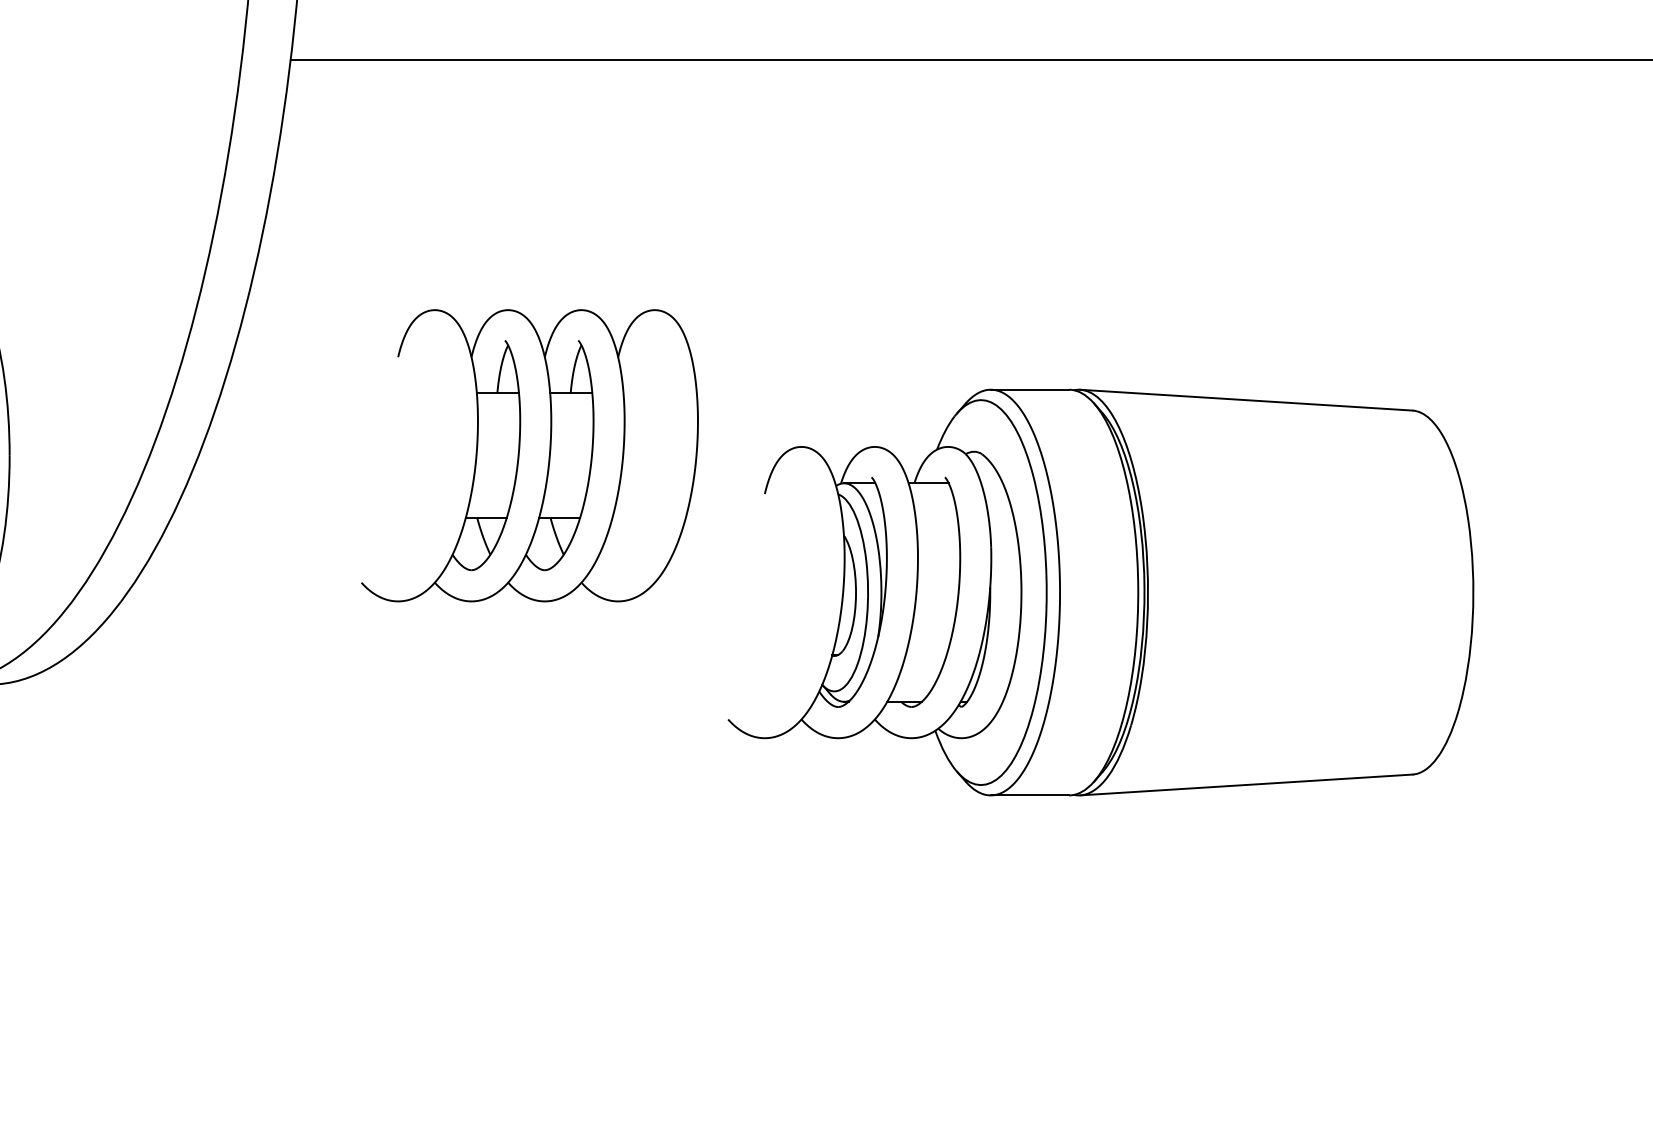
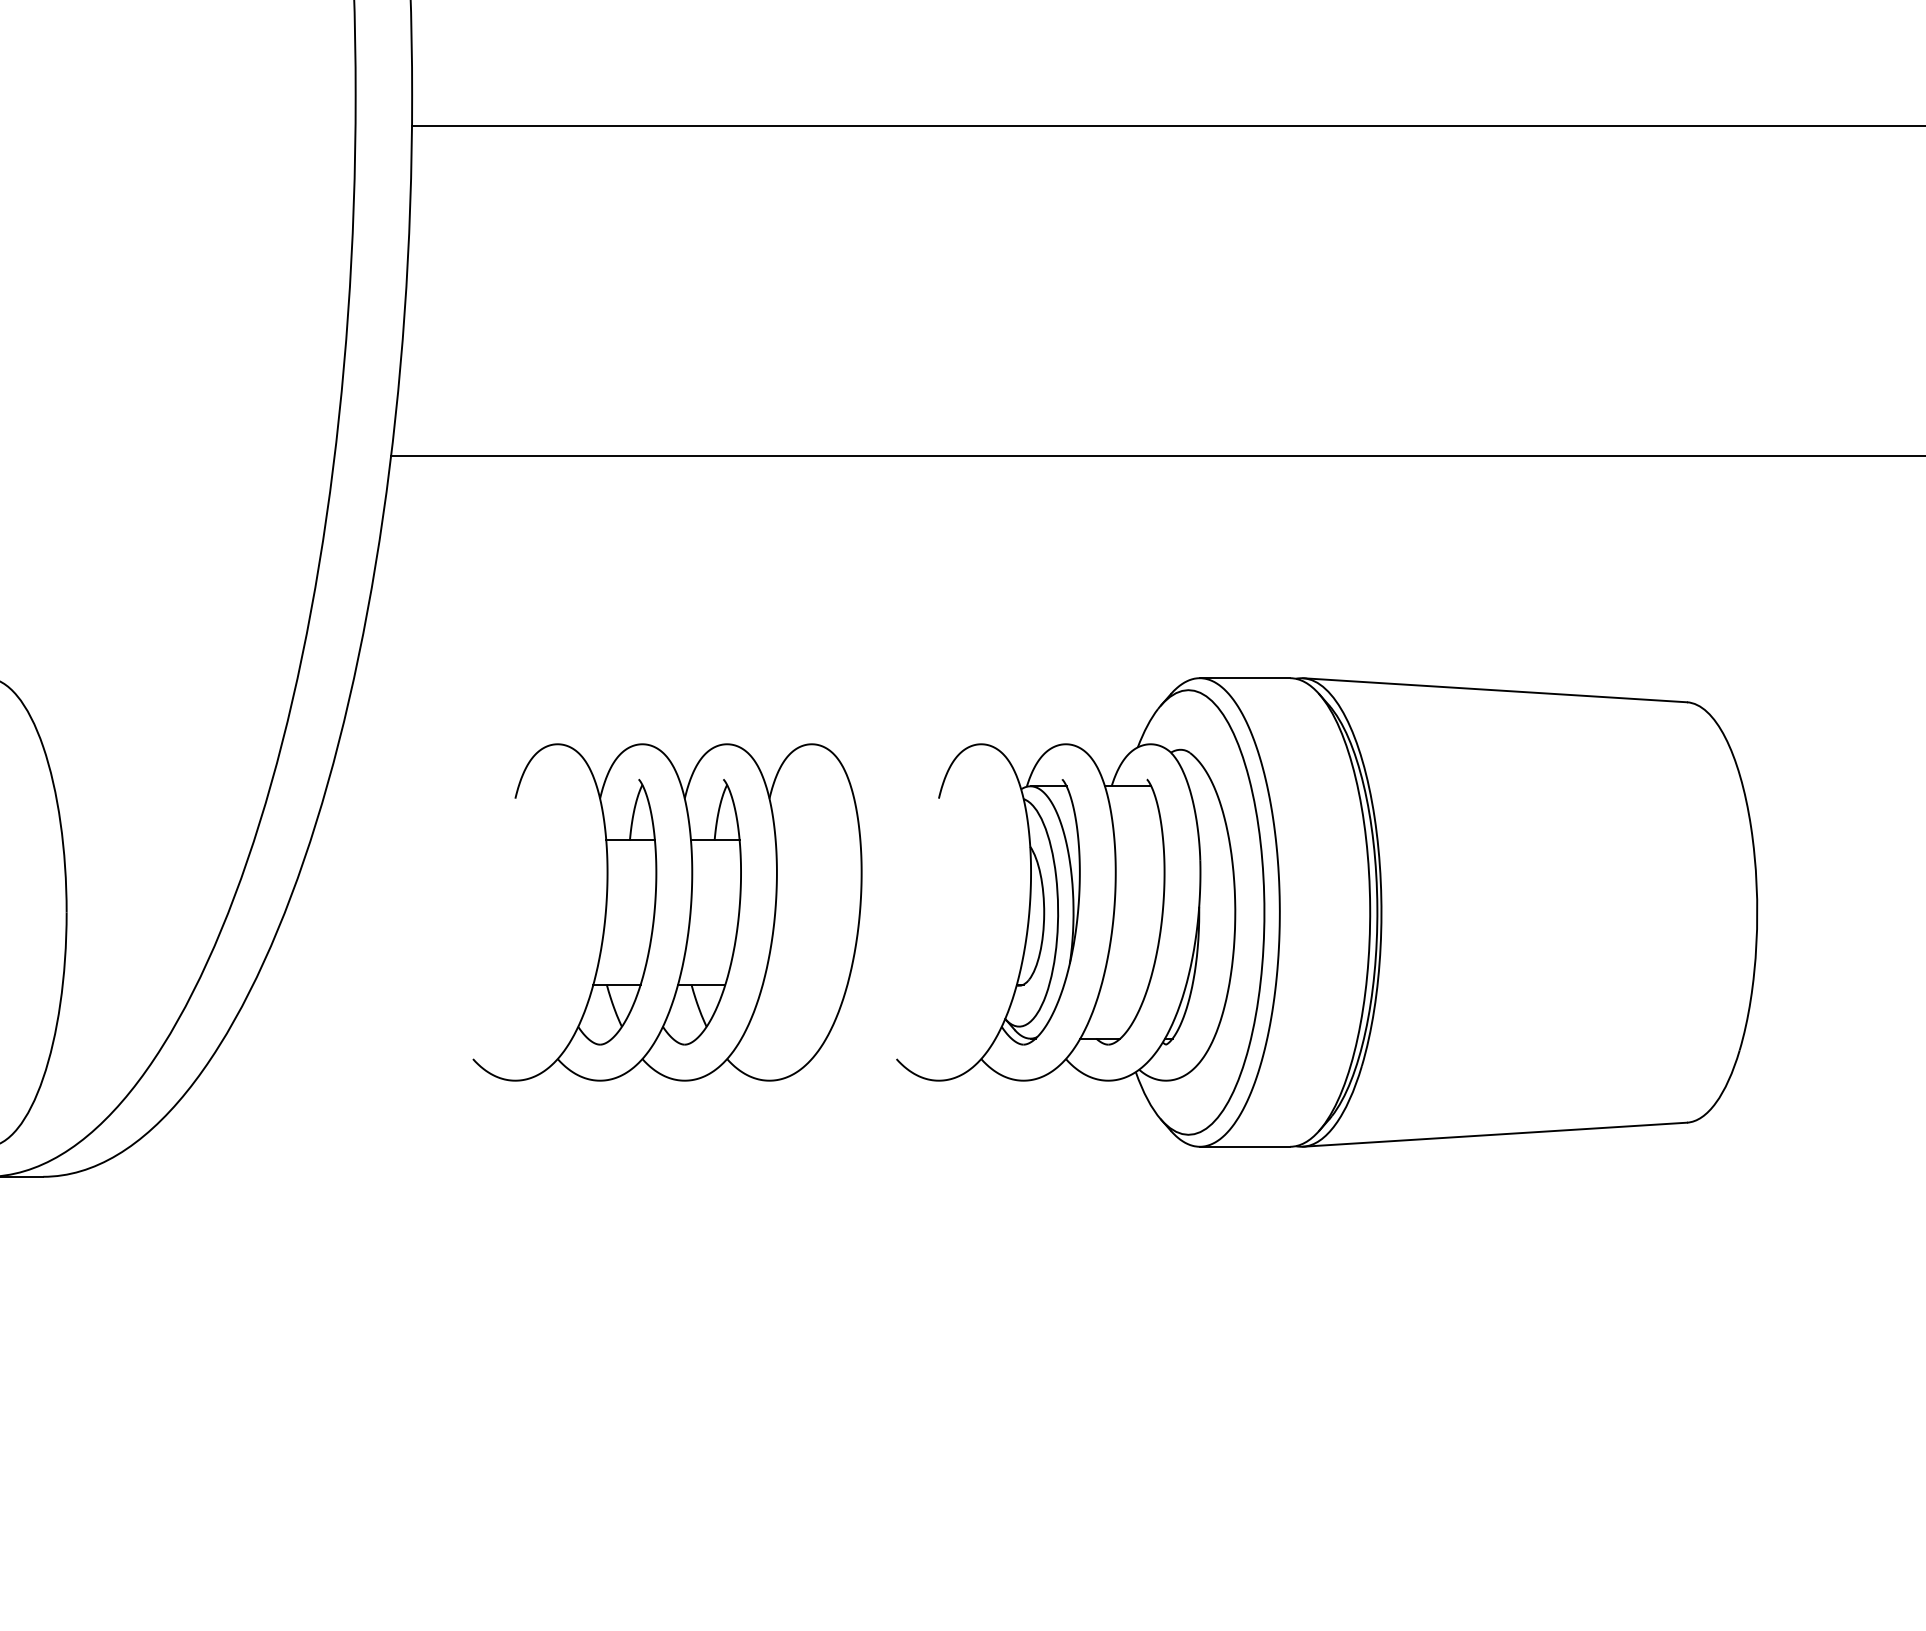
part: (1101, 592) -> (1327, 912), moved

